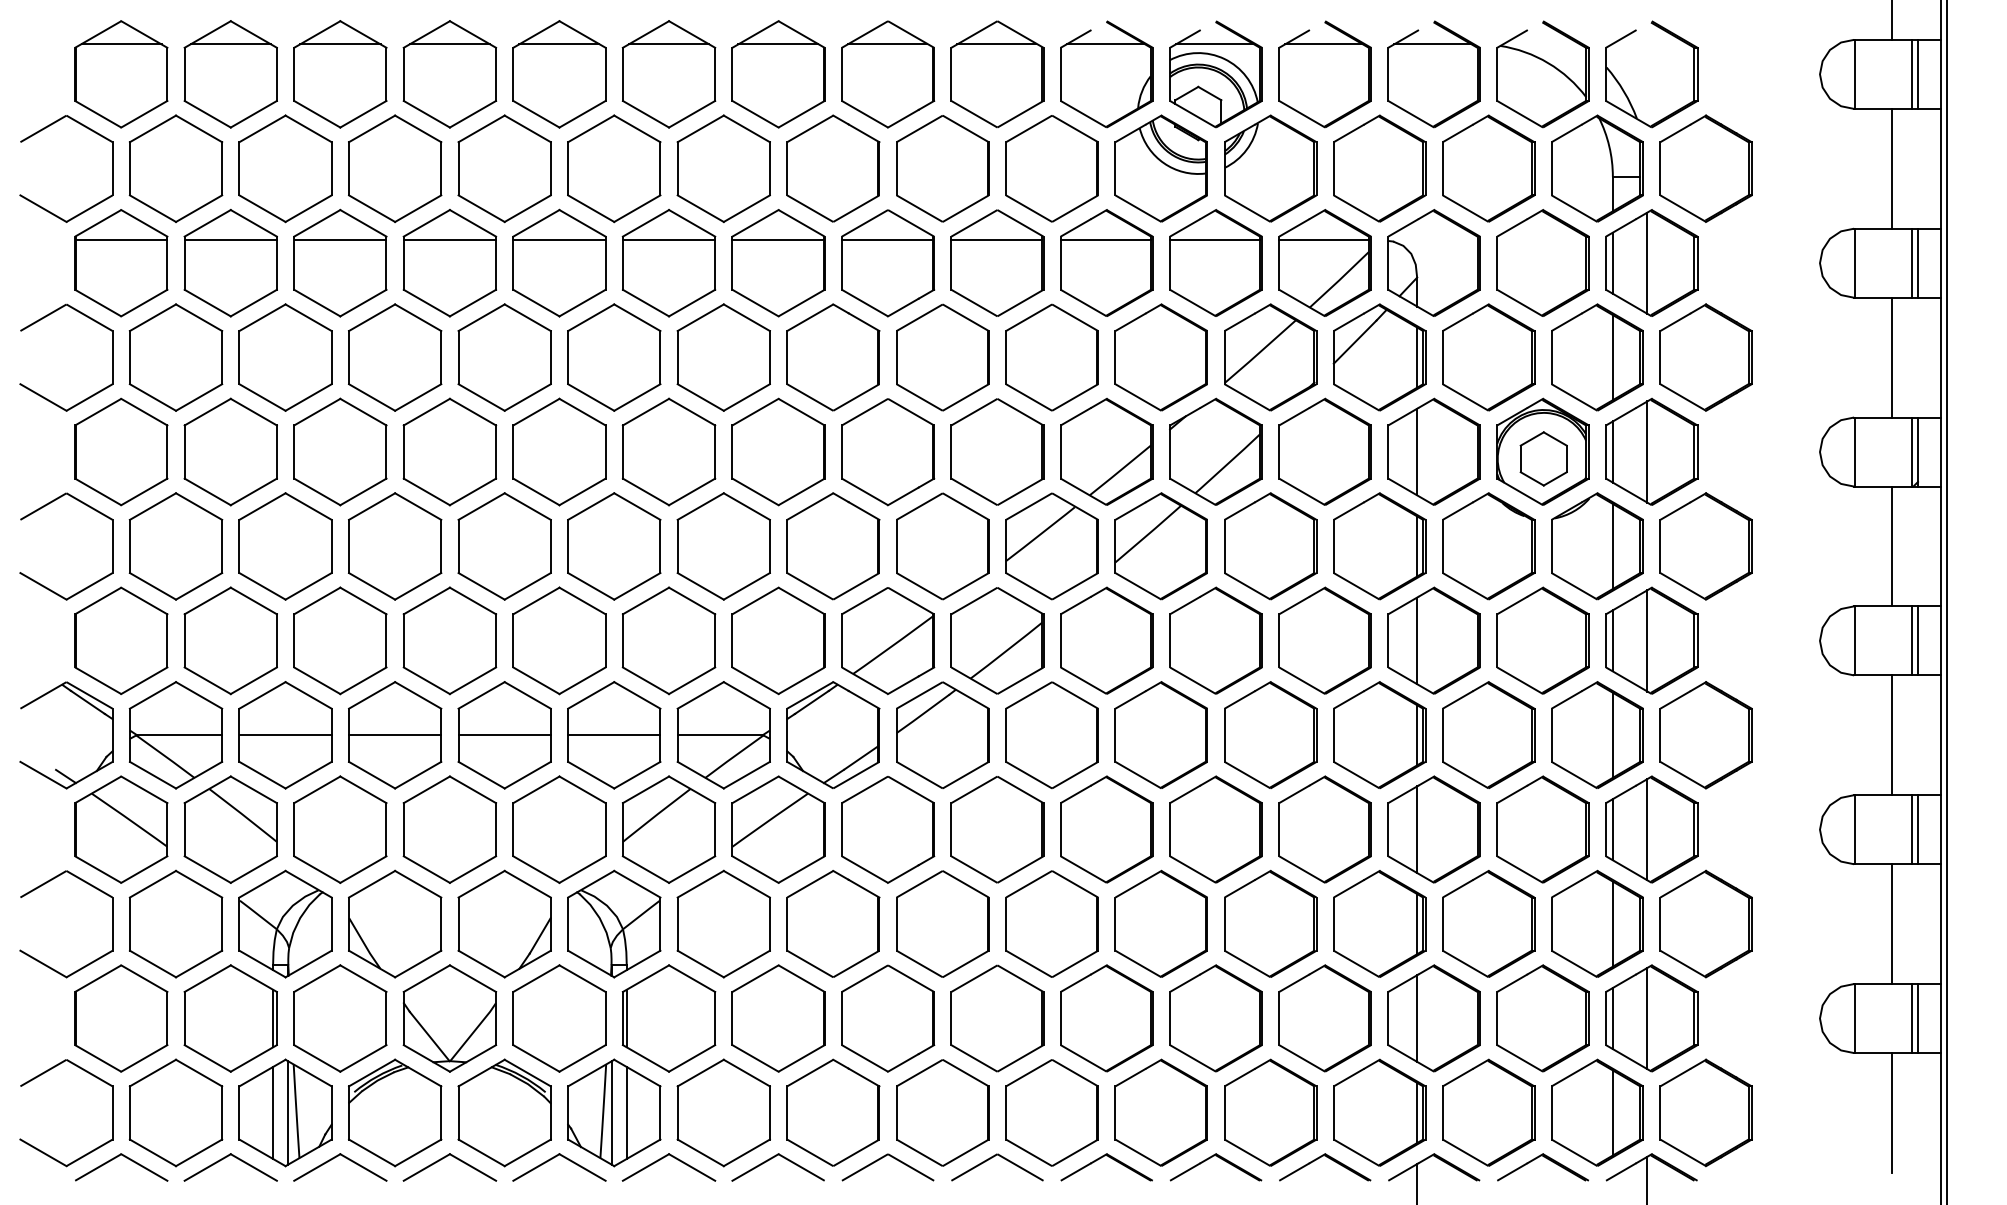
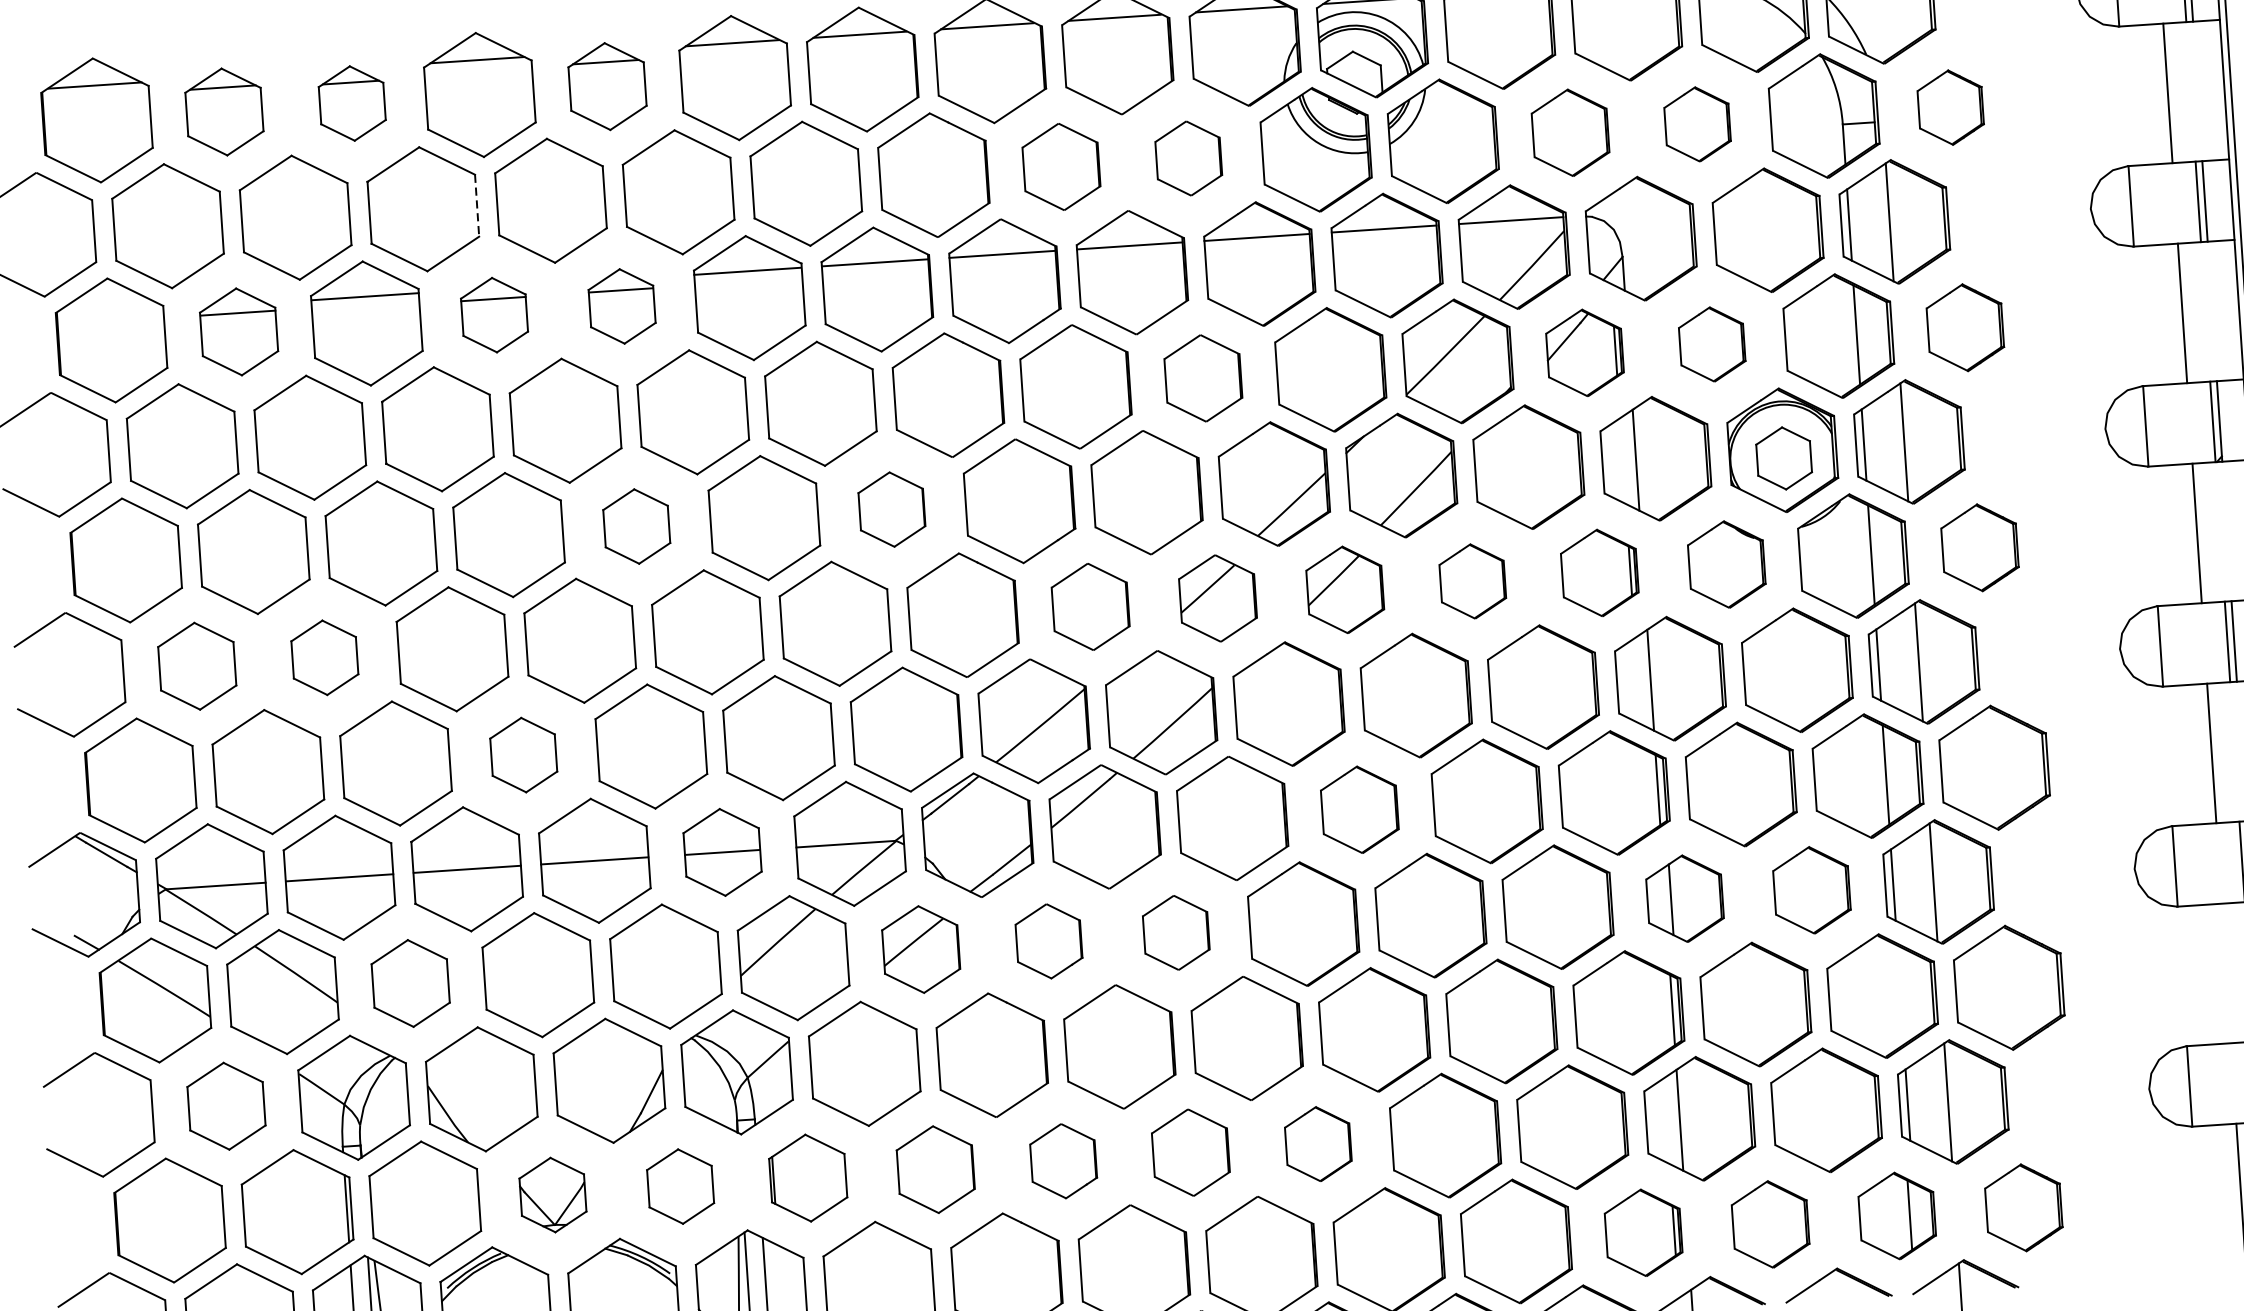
part: (230, 74) -> (224, 112), size x0.7
part: (340, 74) -> (352, 103), size x0.6
part: (559, 74) -> (607, 86), size x0.7
line: (441, 168) -> (477, 205), solid -> dashed
part: (942, 168) -> (1061, 166), size x0.7
part: (1051, 168) -> (1188, 158), size x0.6
part: (1379, 168) -> (1570, 132), size x0.7
part: (1488, 168) -> (1697, 124), size x0.6
part: (1705, 168) -> (1950, 107), size x0.6
line: (121, 240) -> (110, 314), removed
part: (230, 262) -> (238, 331), size x0.7
part: (559, 262) -> (622, 305), size x0.6
part: (449, 263) -> (494, 315), size x0.6
part: (1051, 357) -> (1202, 378), size x0.7
part: (1379, 357) -> (1584, 352), size x0.7
part: (1488, 357) -> (1711, 344), size x0.6
part: (1705, 357) -> (1964, 327), size x0.7
part: (559, 451) -> (636, 525), size x0.6
part: (778, 451) -> (891, 509), size x0.6
part: (175, 546) -> (196, 666), size x0.7
part: (285, 546) -> (324, 657), size x0.6
part: (942, 546) -> (1090, 607), size x0.7
part: (1051, 546) -> (1217, 598), size x0.7
part: (1160, 546) -> (1344, 590), size x0.7
part: (1270, 546) -> (1472, 581), size x0.6
part: (1379, 546) -> (1599, 573), size x0.7
part: (1488, 546) -> (1726, 564), size x0.7
part: (1705, 546) -> (1979, 547), size x0.7
part: (449, 640) -> (523, 754), size x0.6
part: (1160, 734) -> (1358, 809), size x0.7
part: (614, 735) -> (722, 852), size x0.7
part: (340, 829) -> (410, 983), size x0.7
part: (778, 829) -> (921, 949), size x0.7
part: (888, 829) -> (1049, 940), size x0.6
part: (997, 829) -> (1176, 932), size x0.6
part: (1433, 829) -> (1684, 898), size x0.7
part: (1542, 829) -> (1811, 890), size x0.7
part: (175, 923) -> (225, 1105), size x0.7
line: (1612, 923) -> (1900, 994), removed
line: (1892, 924) -> (2226, 973), removed
part: (449, 1018) -> (552, 1195), size x0.6
part: (559, 1018) -> (680, 1186), size x0.6
part: (668, 1018) -> (807, 1178), size x0.7
part: (778, 1018) -> (935, 1169), size x0.7
part: (888, 1018) -> (1063, 1161), size x0.6
part: (997, 1018) -> (1190, 1152), size x0.7
part: (1106, 1018) -> (1317, 1144), size x0.6
part: (1379, 1112) -> (1643, 1232), size x0.7
part: (1488, 1112) -> (1770, 1224), size x0.7
part: (1597, 1112) -> (1897, 1215), size x0.7
part: (1705, 1112) -> (2023, 1207), size x0.7

